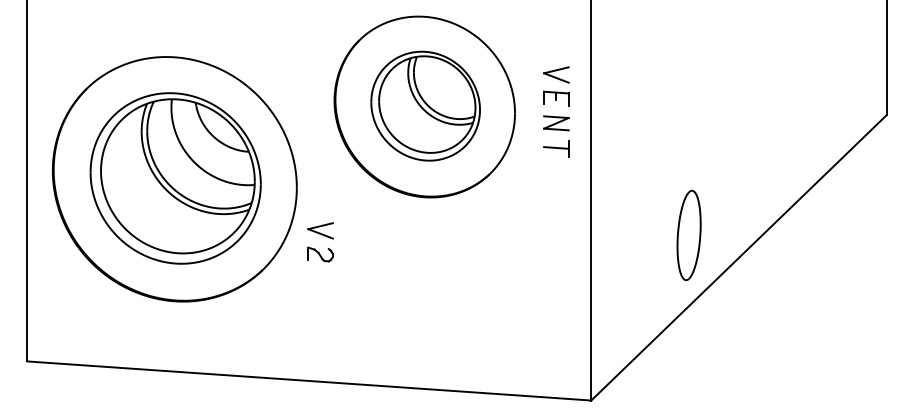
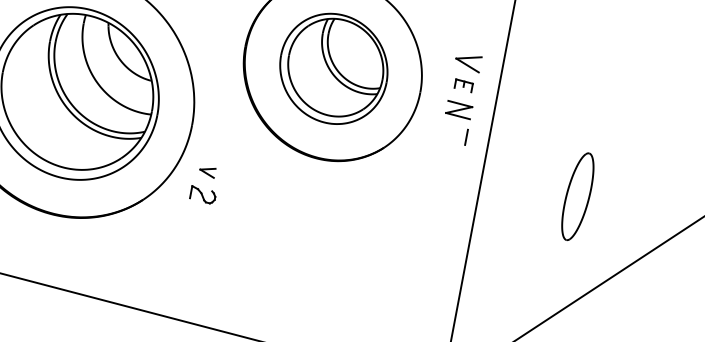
part: (556, 98) -> (463, 85), size x0.7
line: (556, 147) -> (454, 133), removed
part: (320, 230) -> (207, 171), size x0.6
part: (688, 234) -> (577, 195), moved

